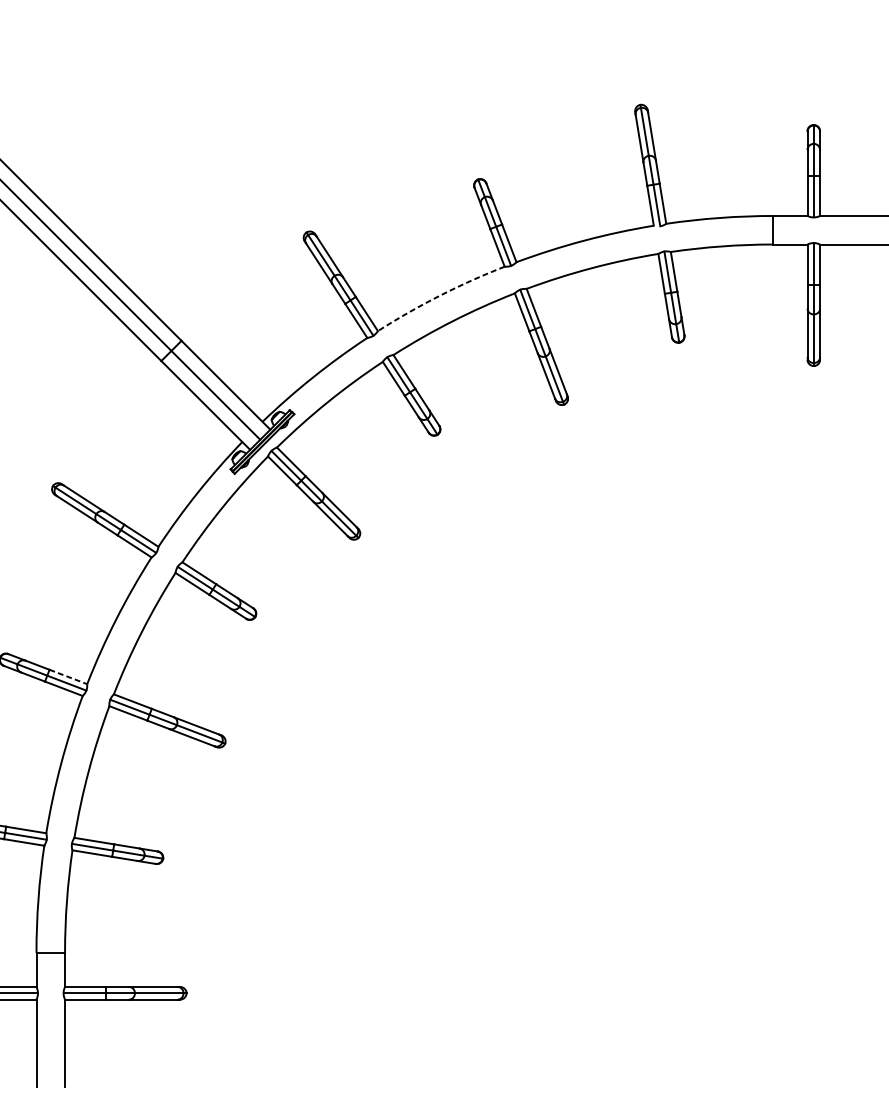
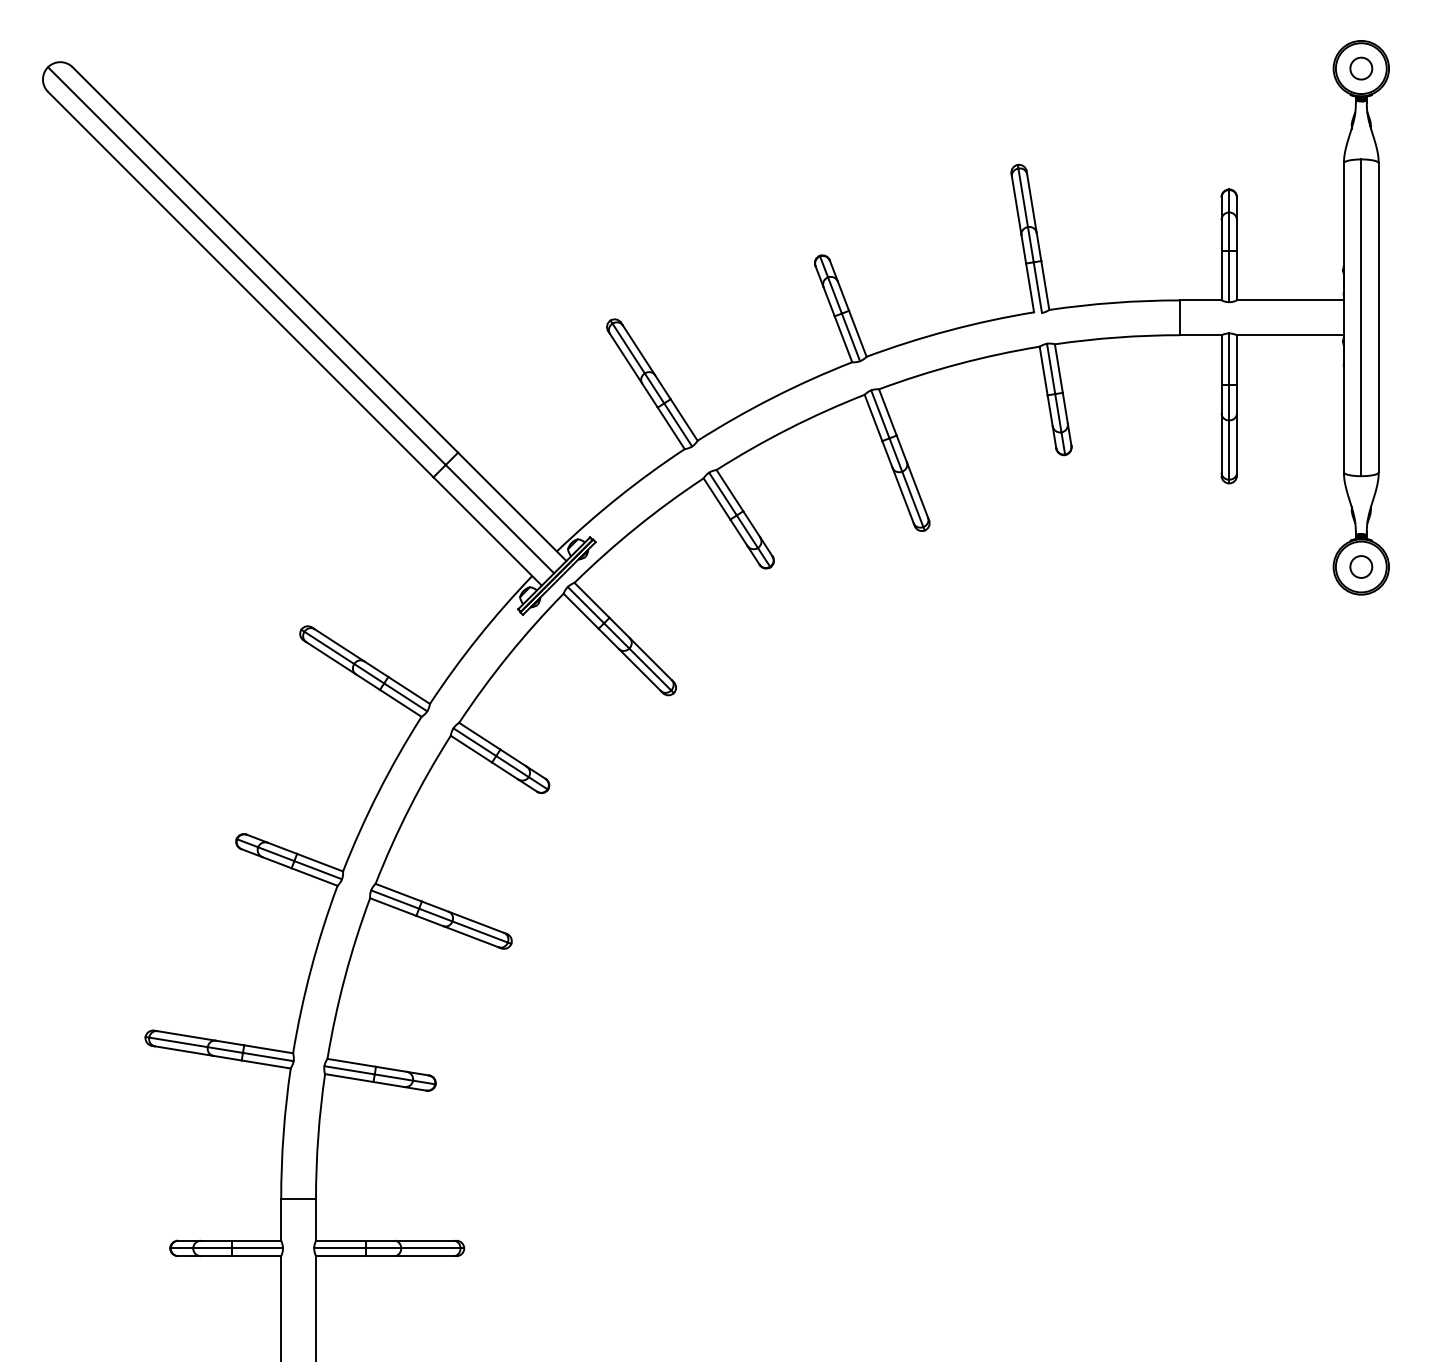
arc: (440, 295) -> (773, 397), dashed -> solid
line: (68, 676) -> (320, 862), dashed -> solid

